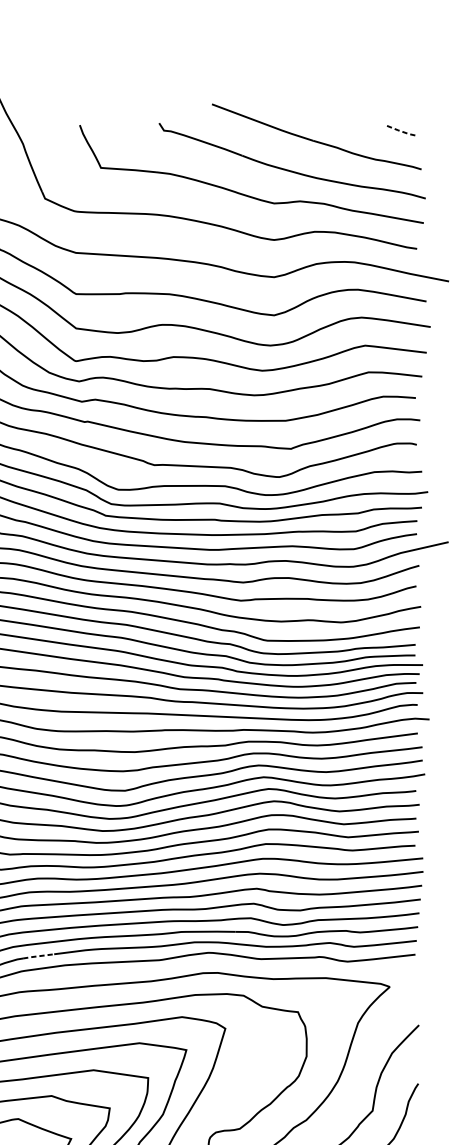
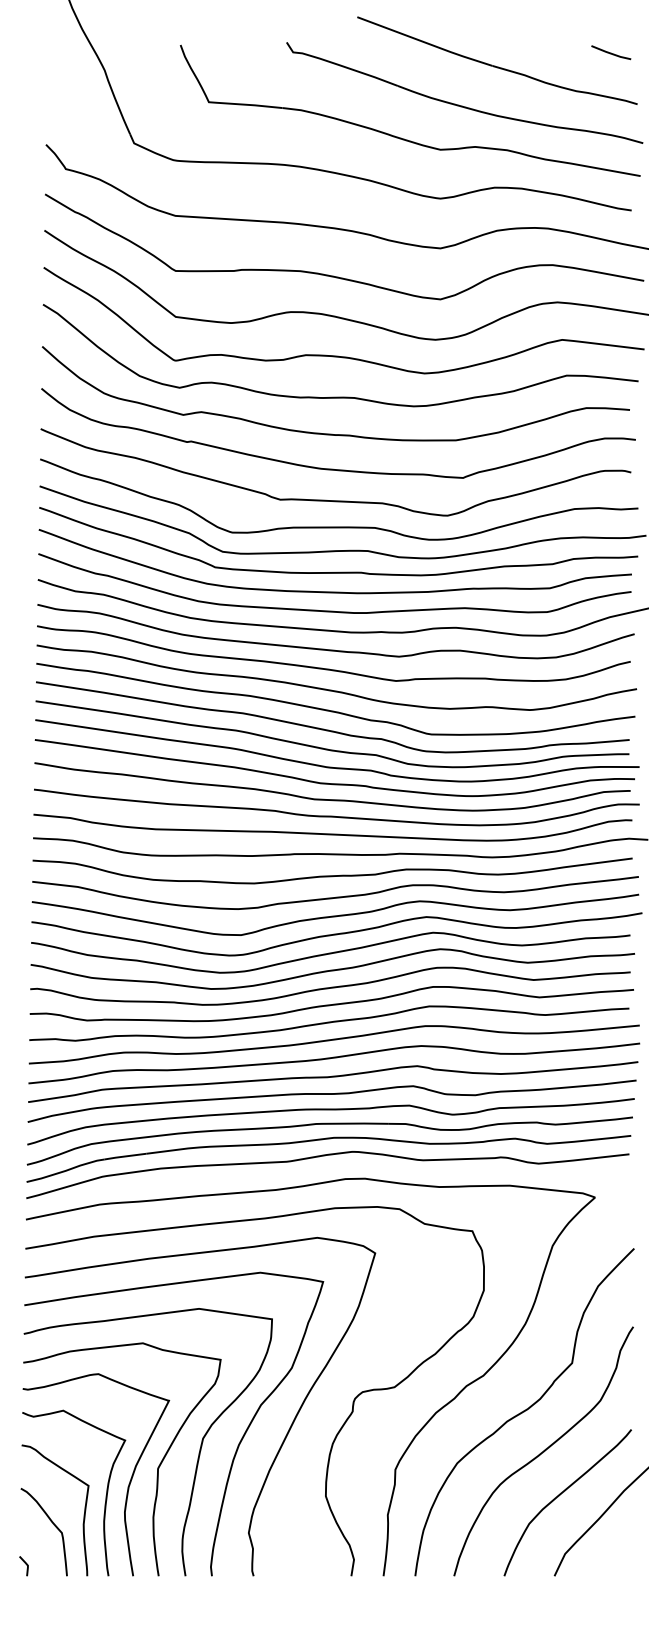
line: (402, 131) -> (611, 53), dashed -> solid
line: (38, 956) -> (125, 1156), dashed -> solid

